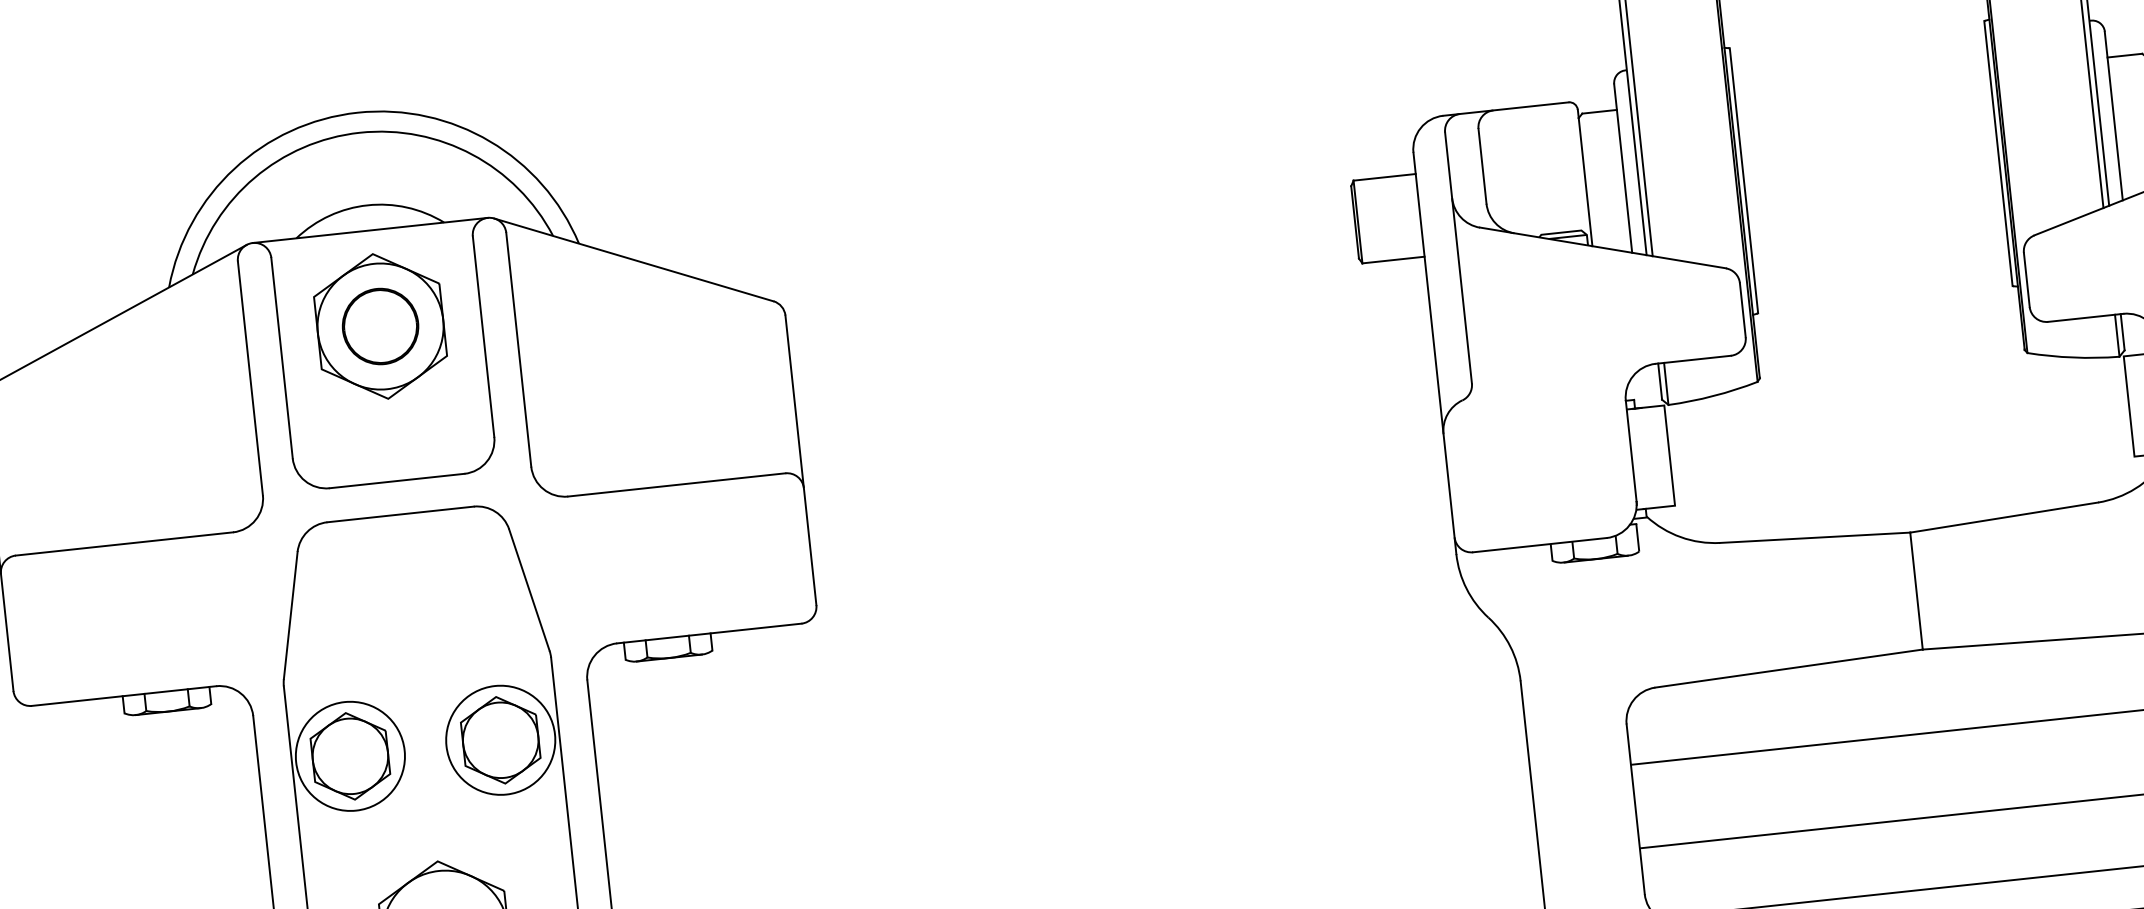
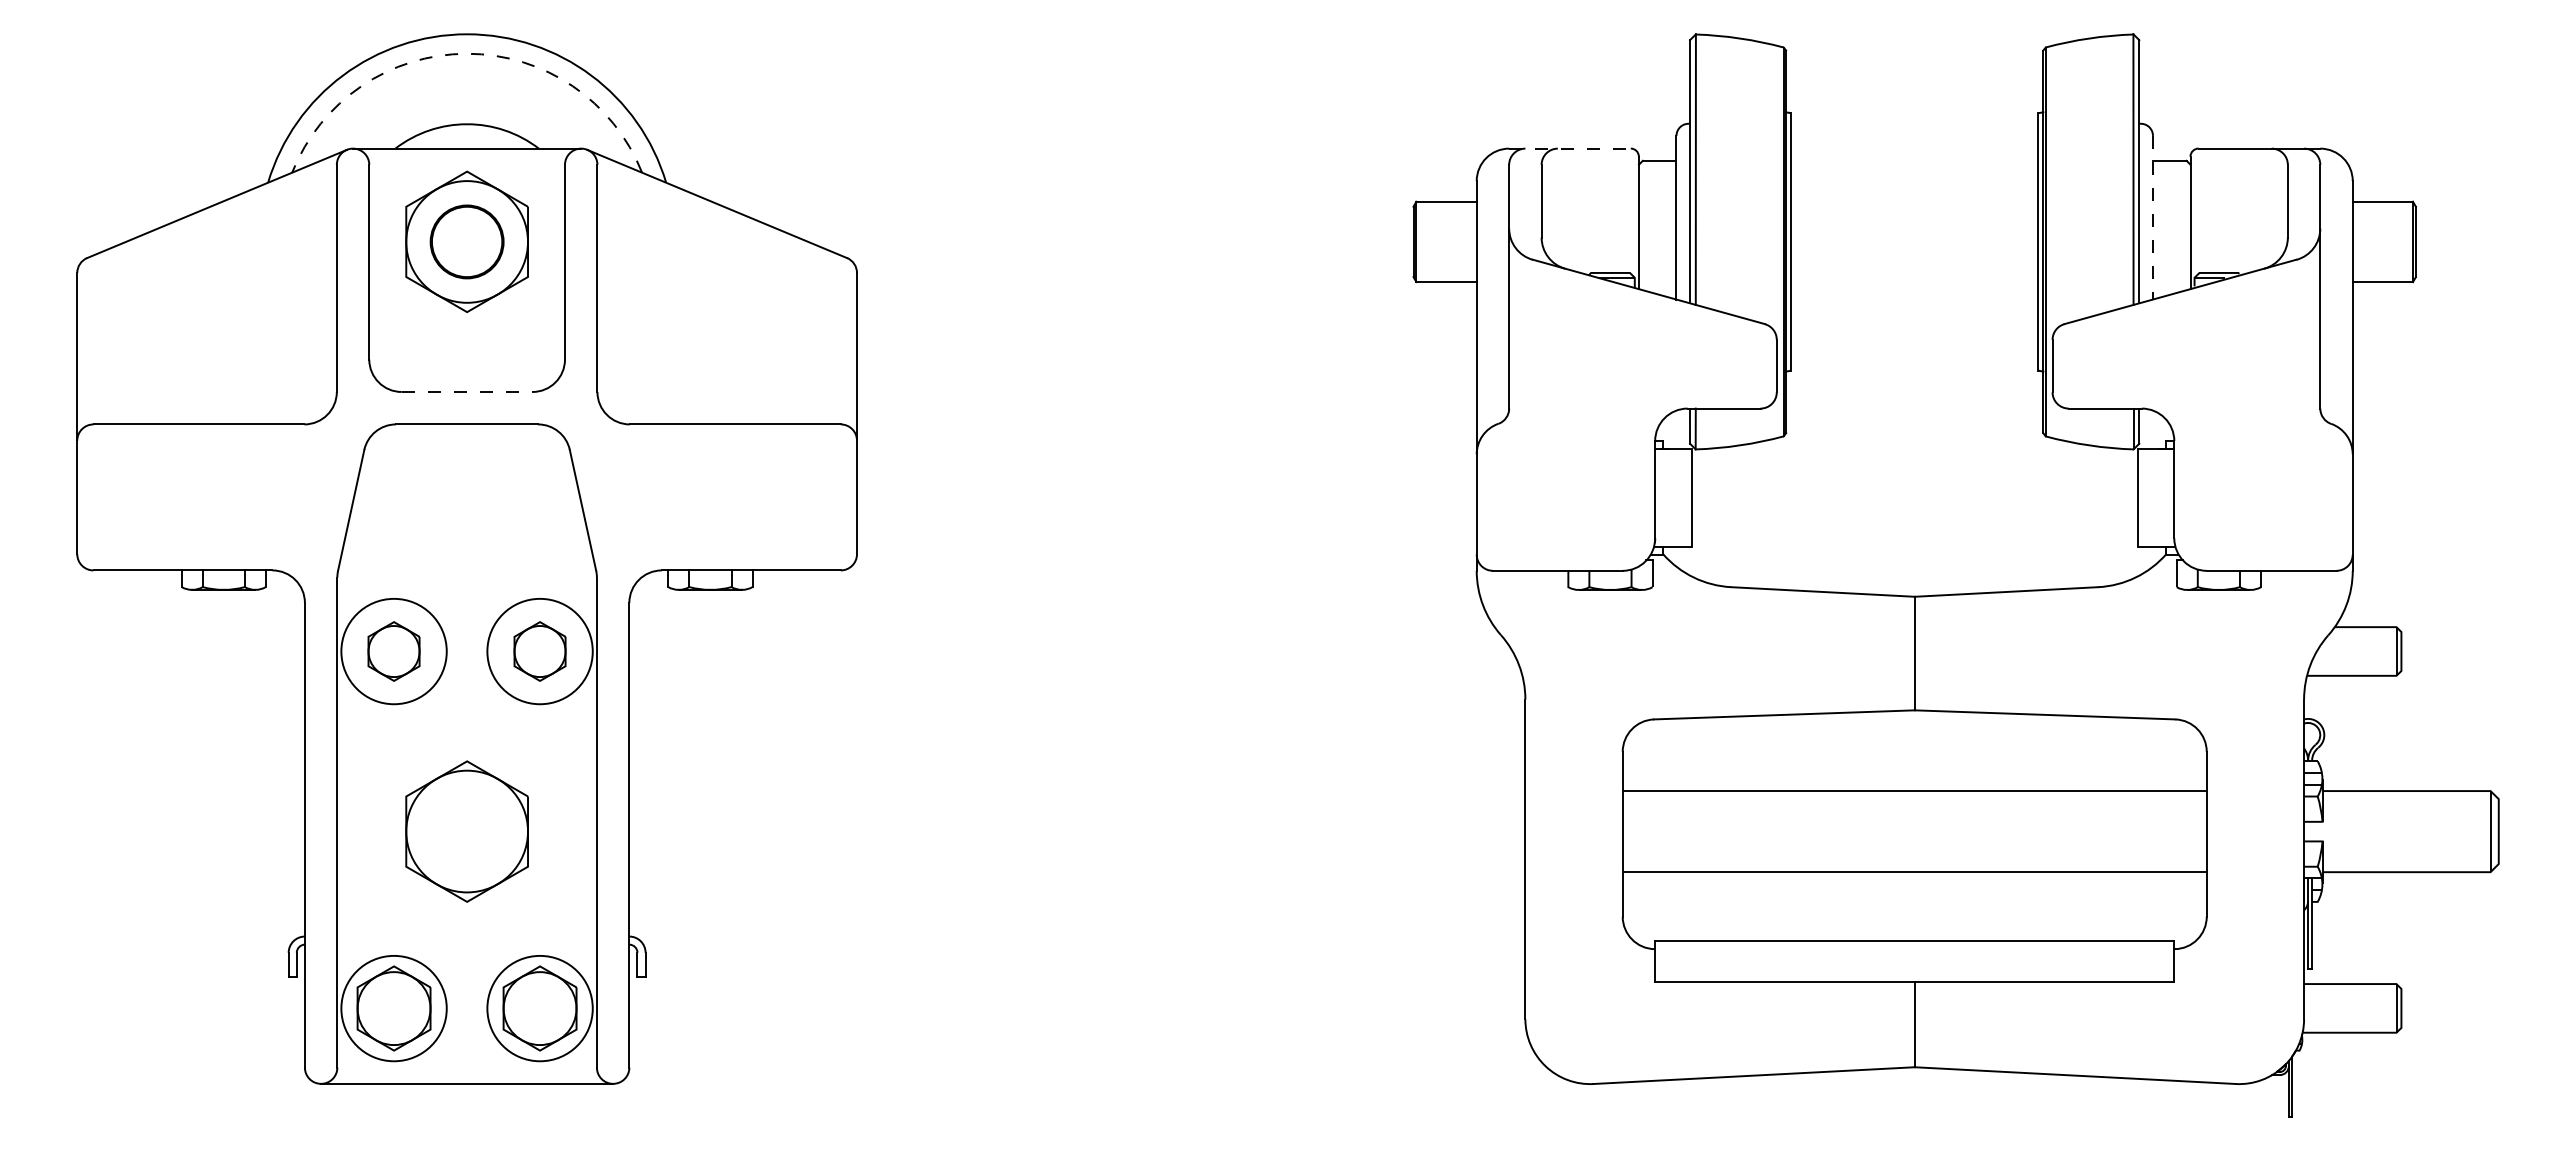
line: (1505, 108) -> (1569, 148), solid -> dashed
line: (2113, 115) -> (2152, 217), solid -> dashed
arc: (360, 132) -> (467, 53), solid -> dashed
line: (397, 480) -> (467, 391), solid -> dashed
part: (500, 740) -> (539, 651), size x0.7
part: (349, 756) -> (393, 651), size x0.7

